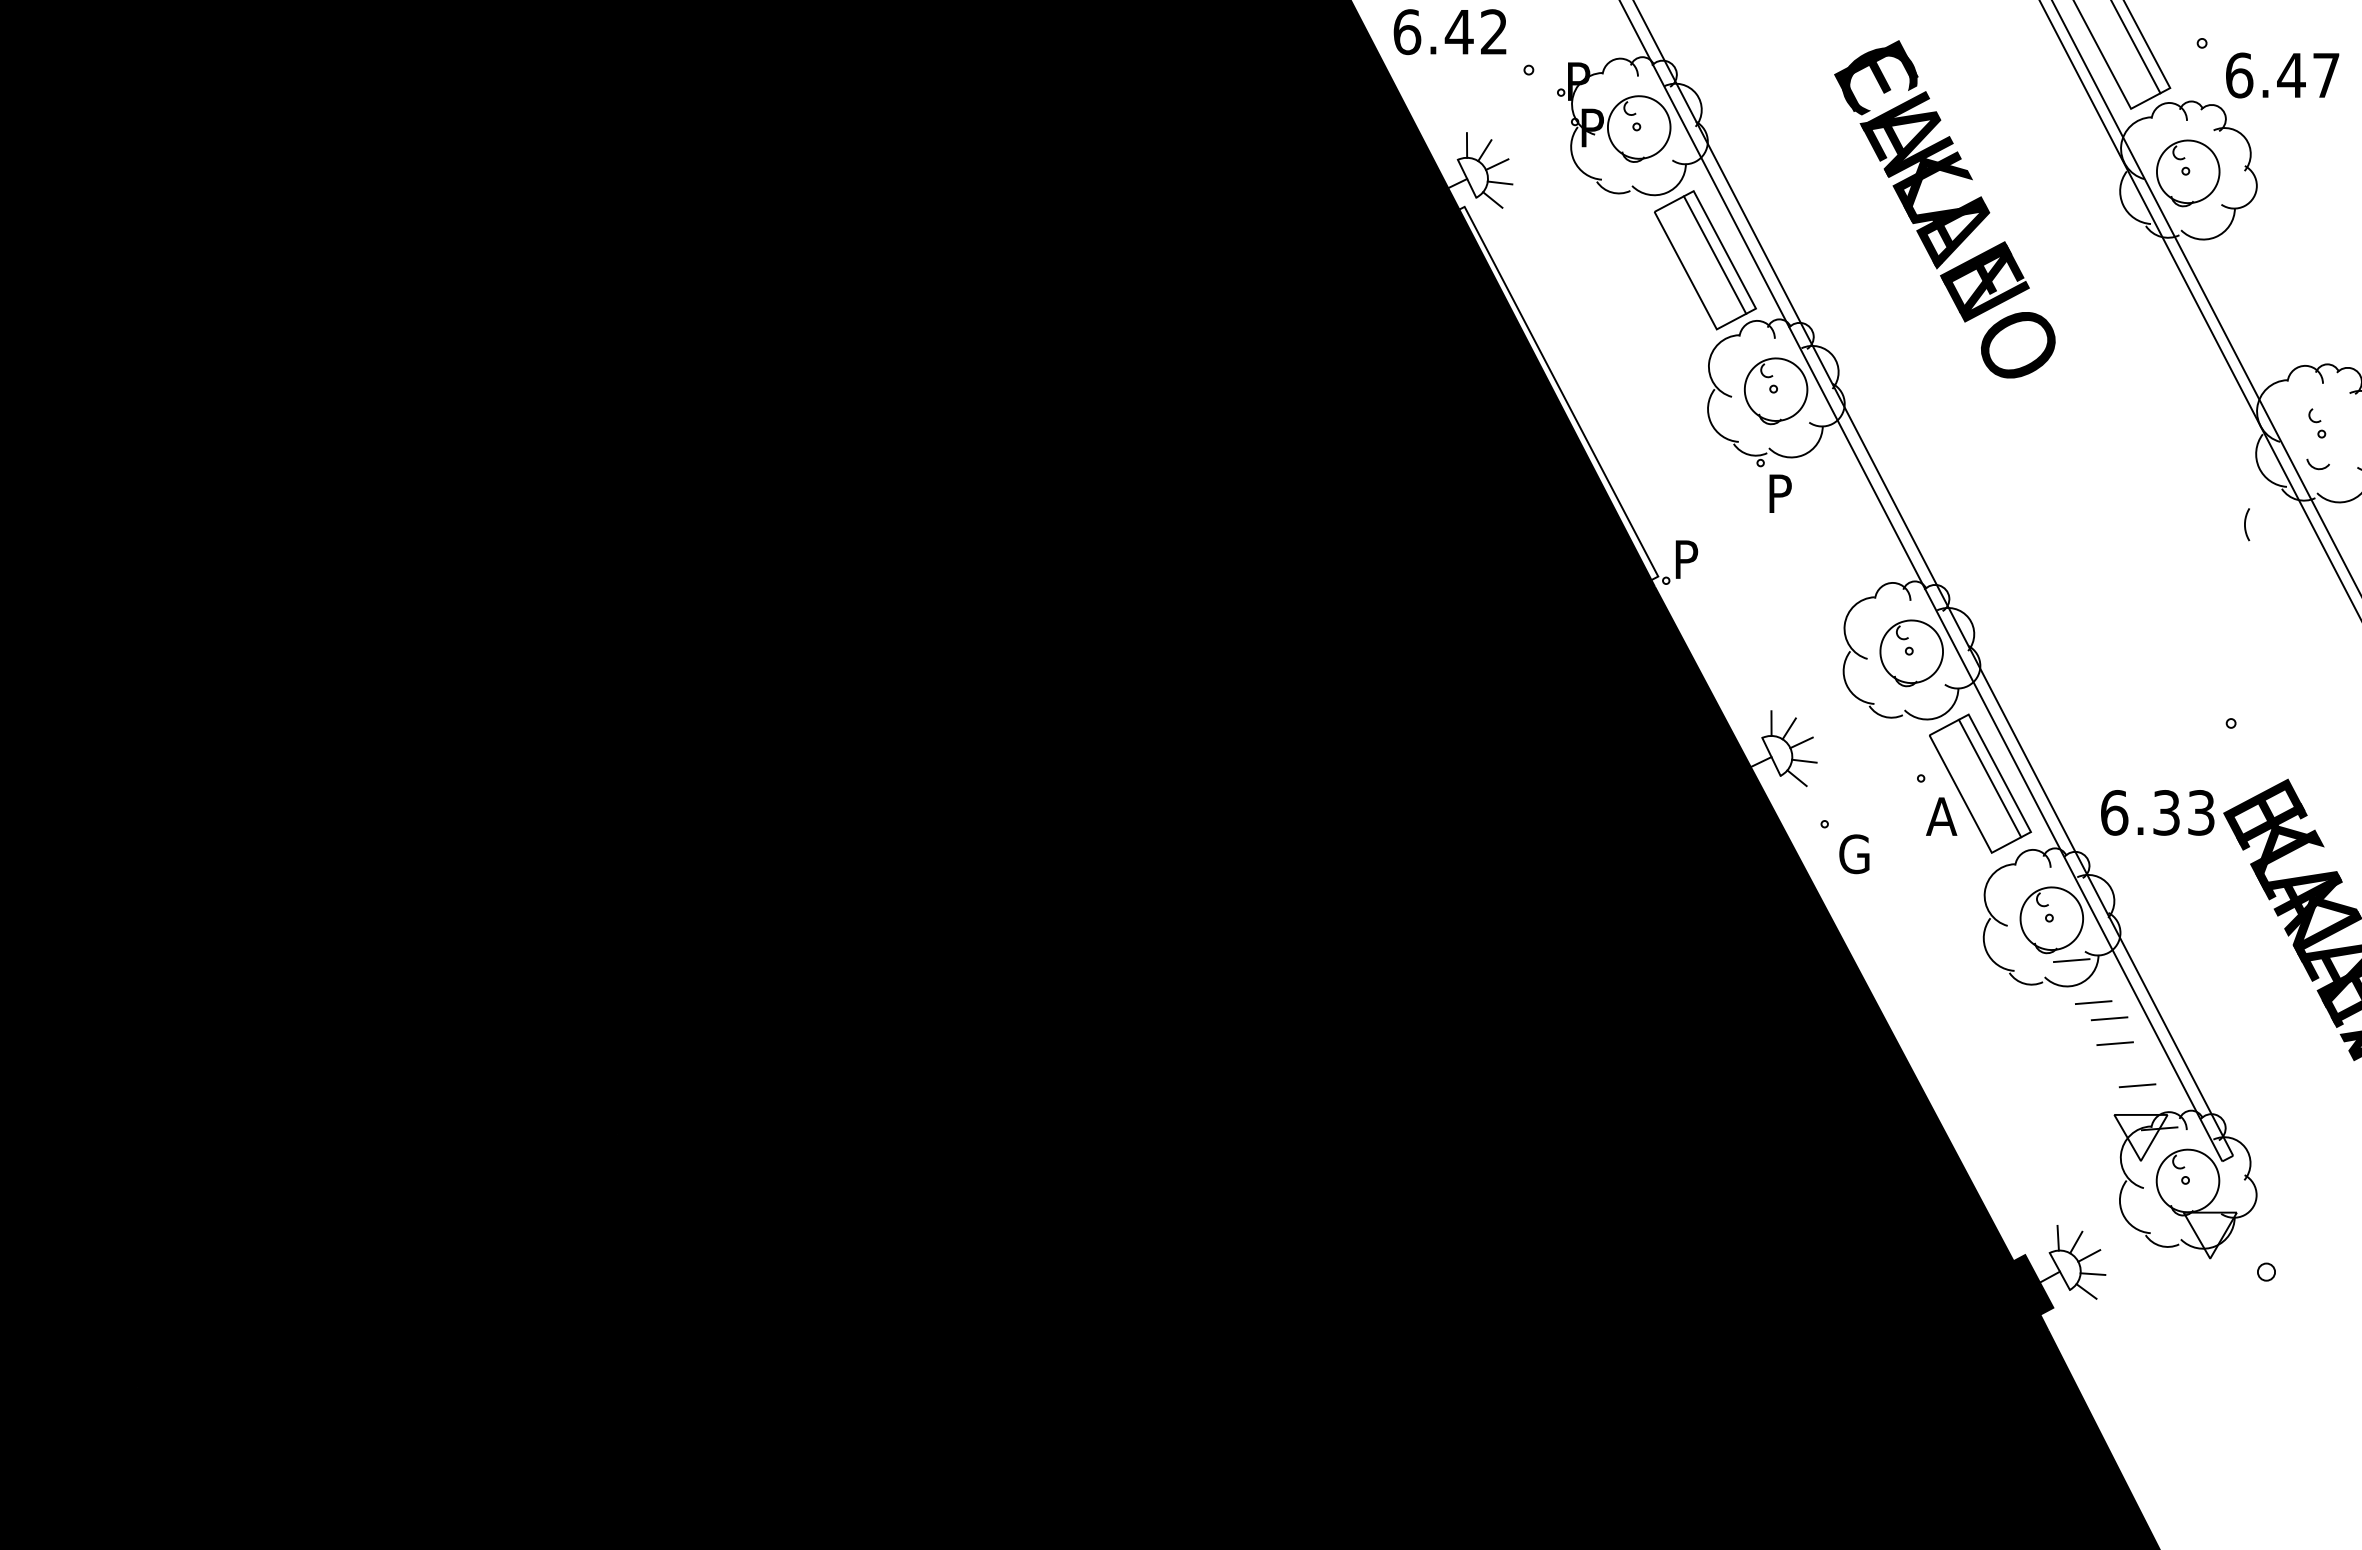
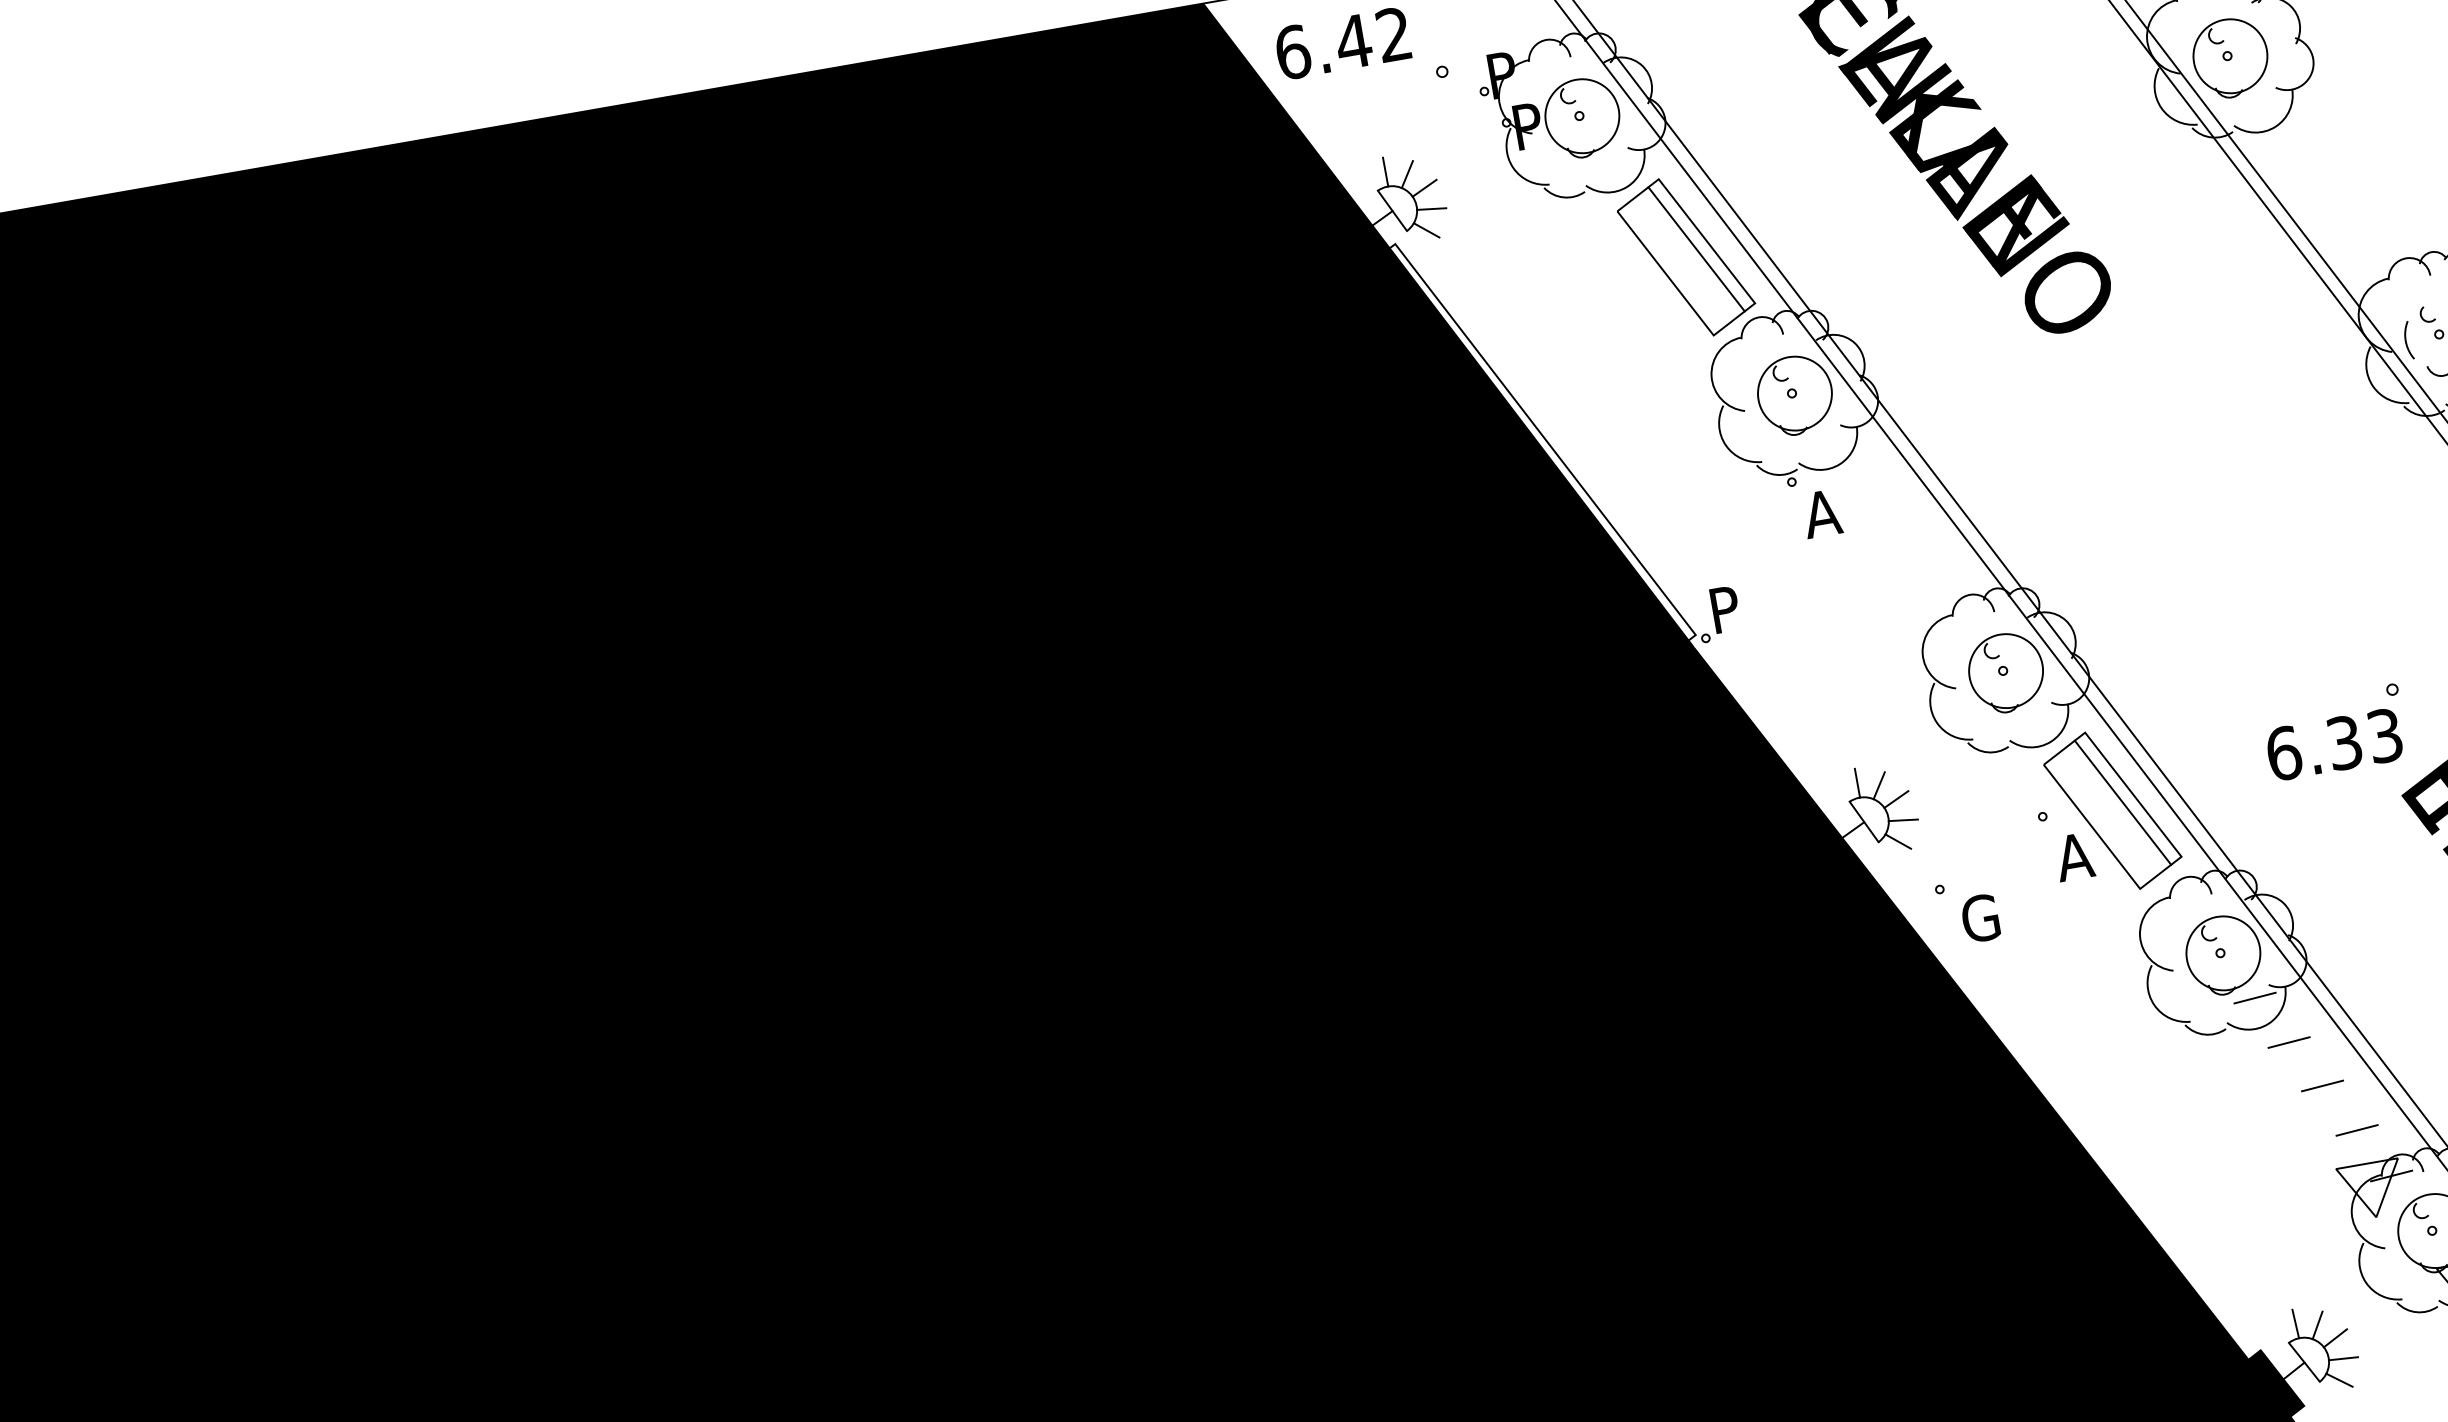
text: (1780, 493) -> (1821, 513), P -> A
curve: (2245, 524) -> (2406, 340), moved
text: (2157, 812) -> (2334, 744), moved
line: (2109, 1018) -> (2310, 1057), removed

